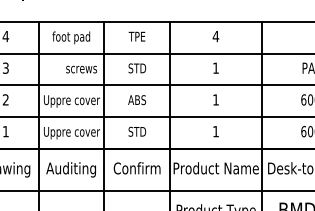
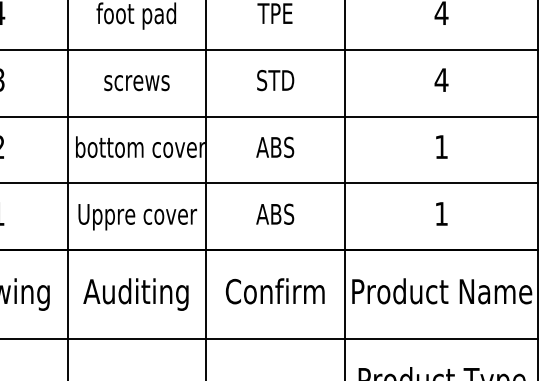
text: (215, 67) -> (440, 78), 1 -> 4
text: (81, 69) -> (136, 82), moved
text: (72, 101) -> (138, 150), Uppre cover -> bottom cover
text: (137, 131) -> (275, 213), STD -> ABS

